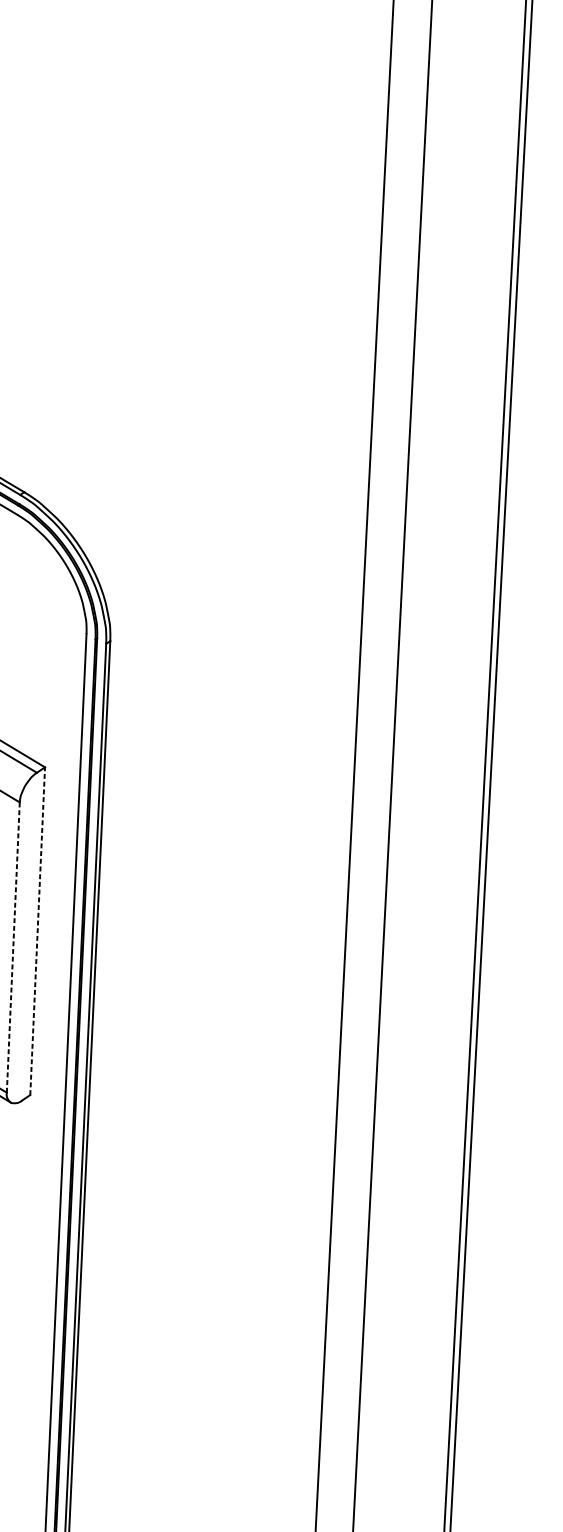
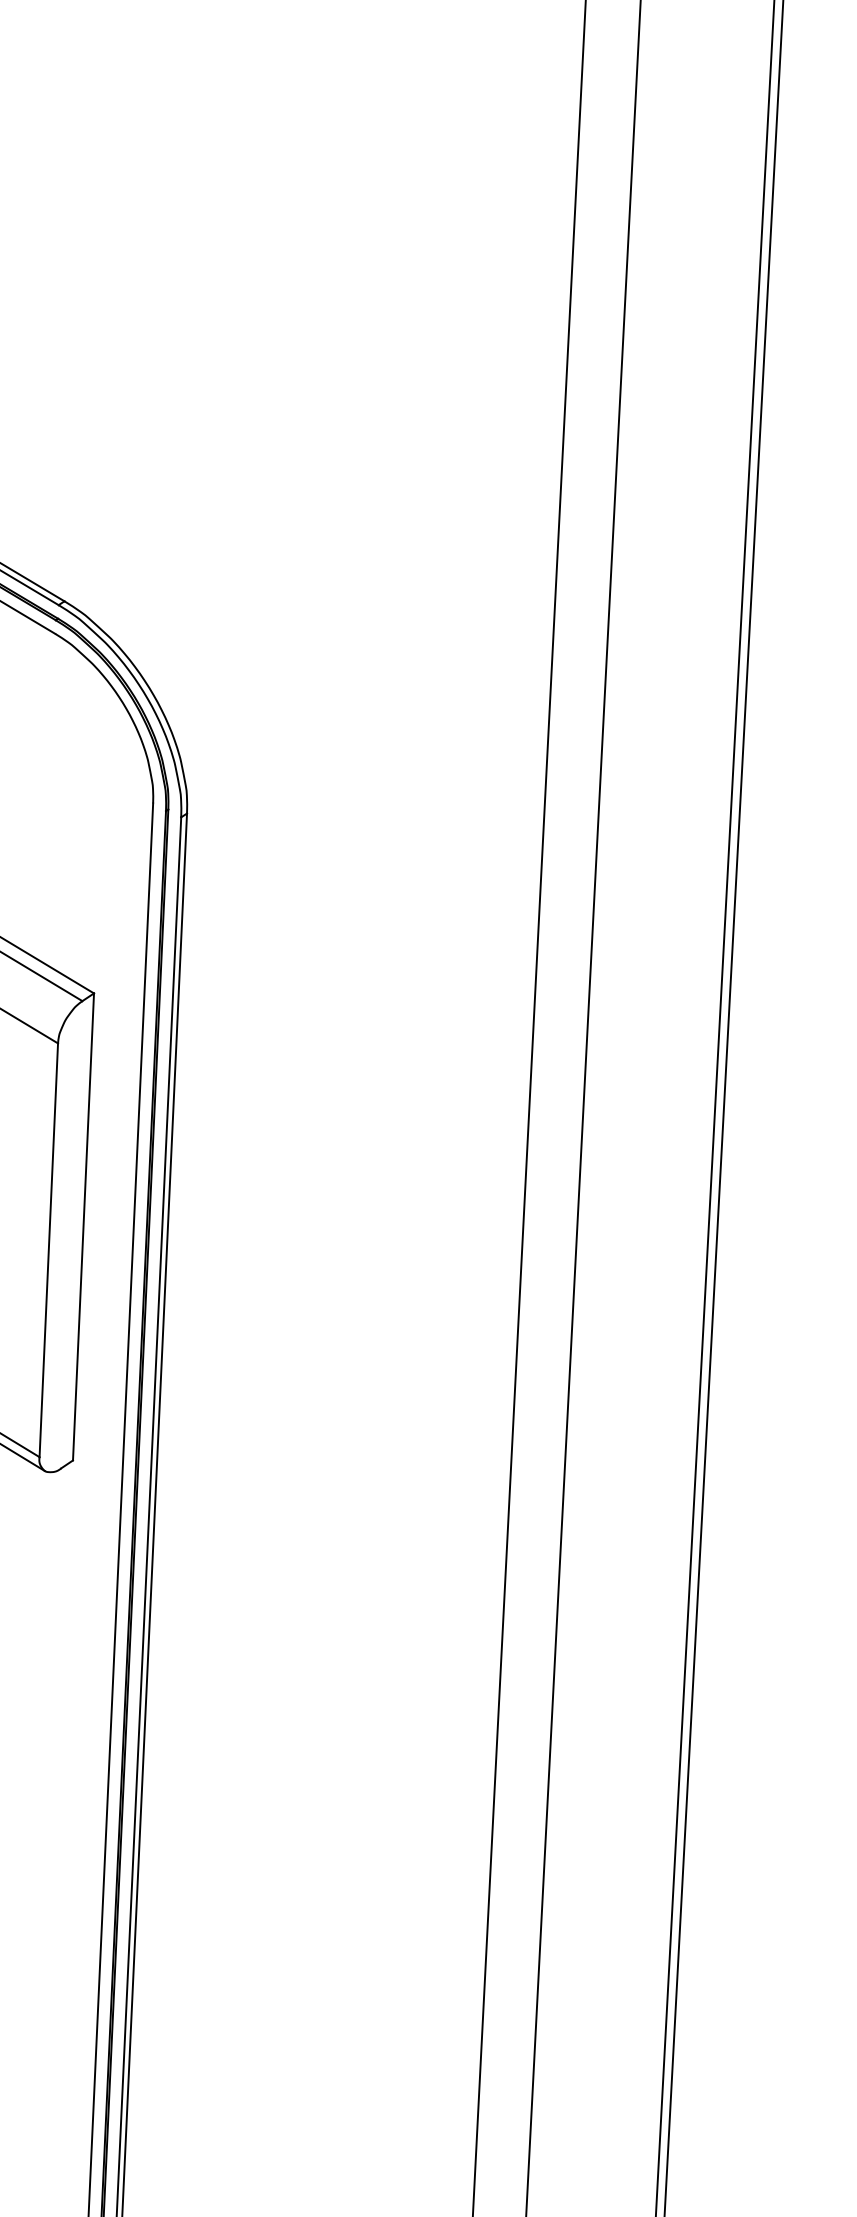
line: (37, 930) -> (83, 1226), dashed -> solid
line: (13, 947) -> (48, 1249), dashed -> solid

